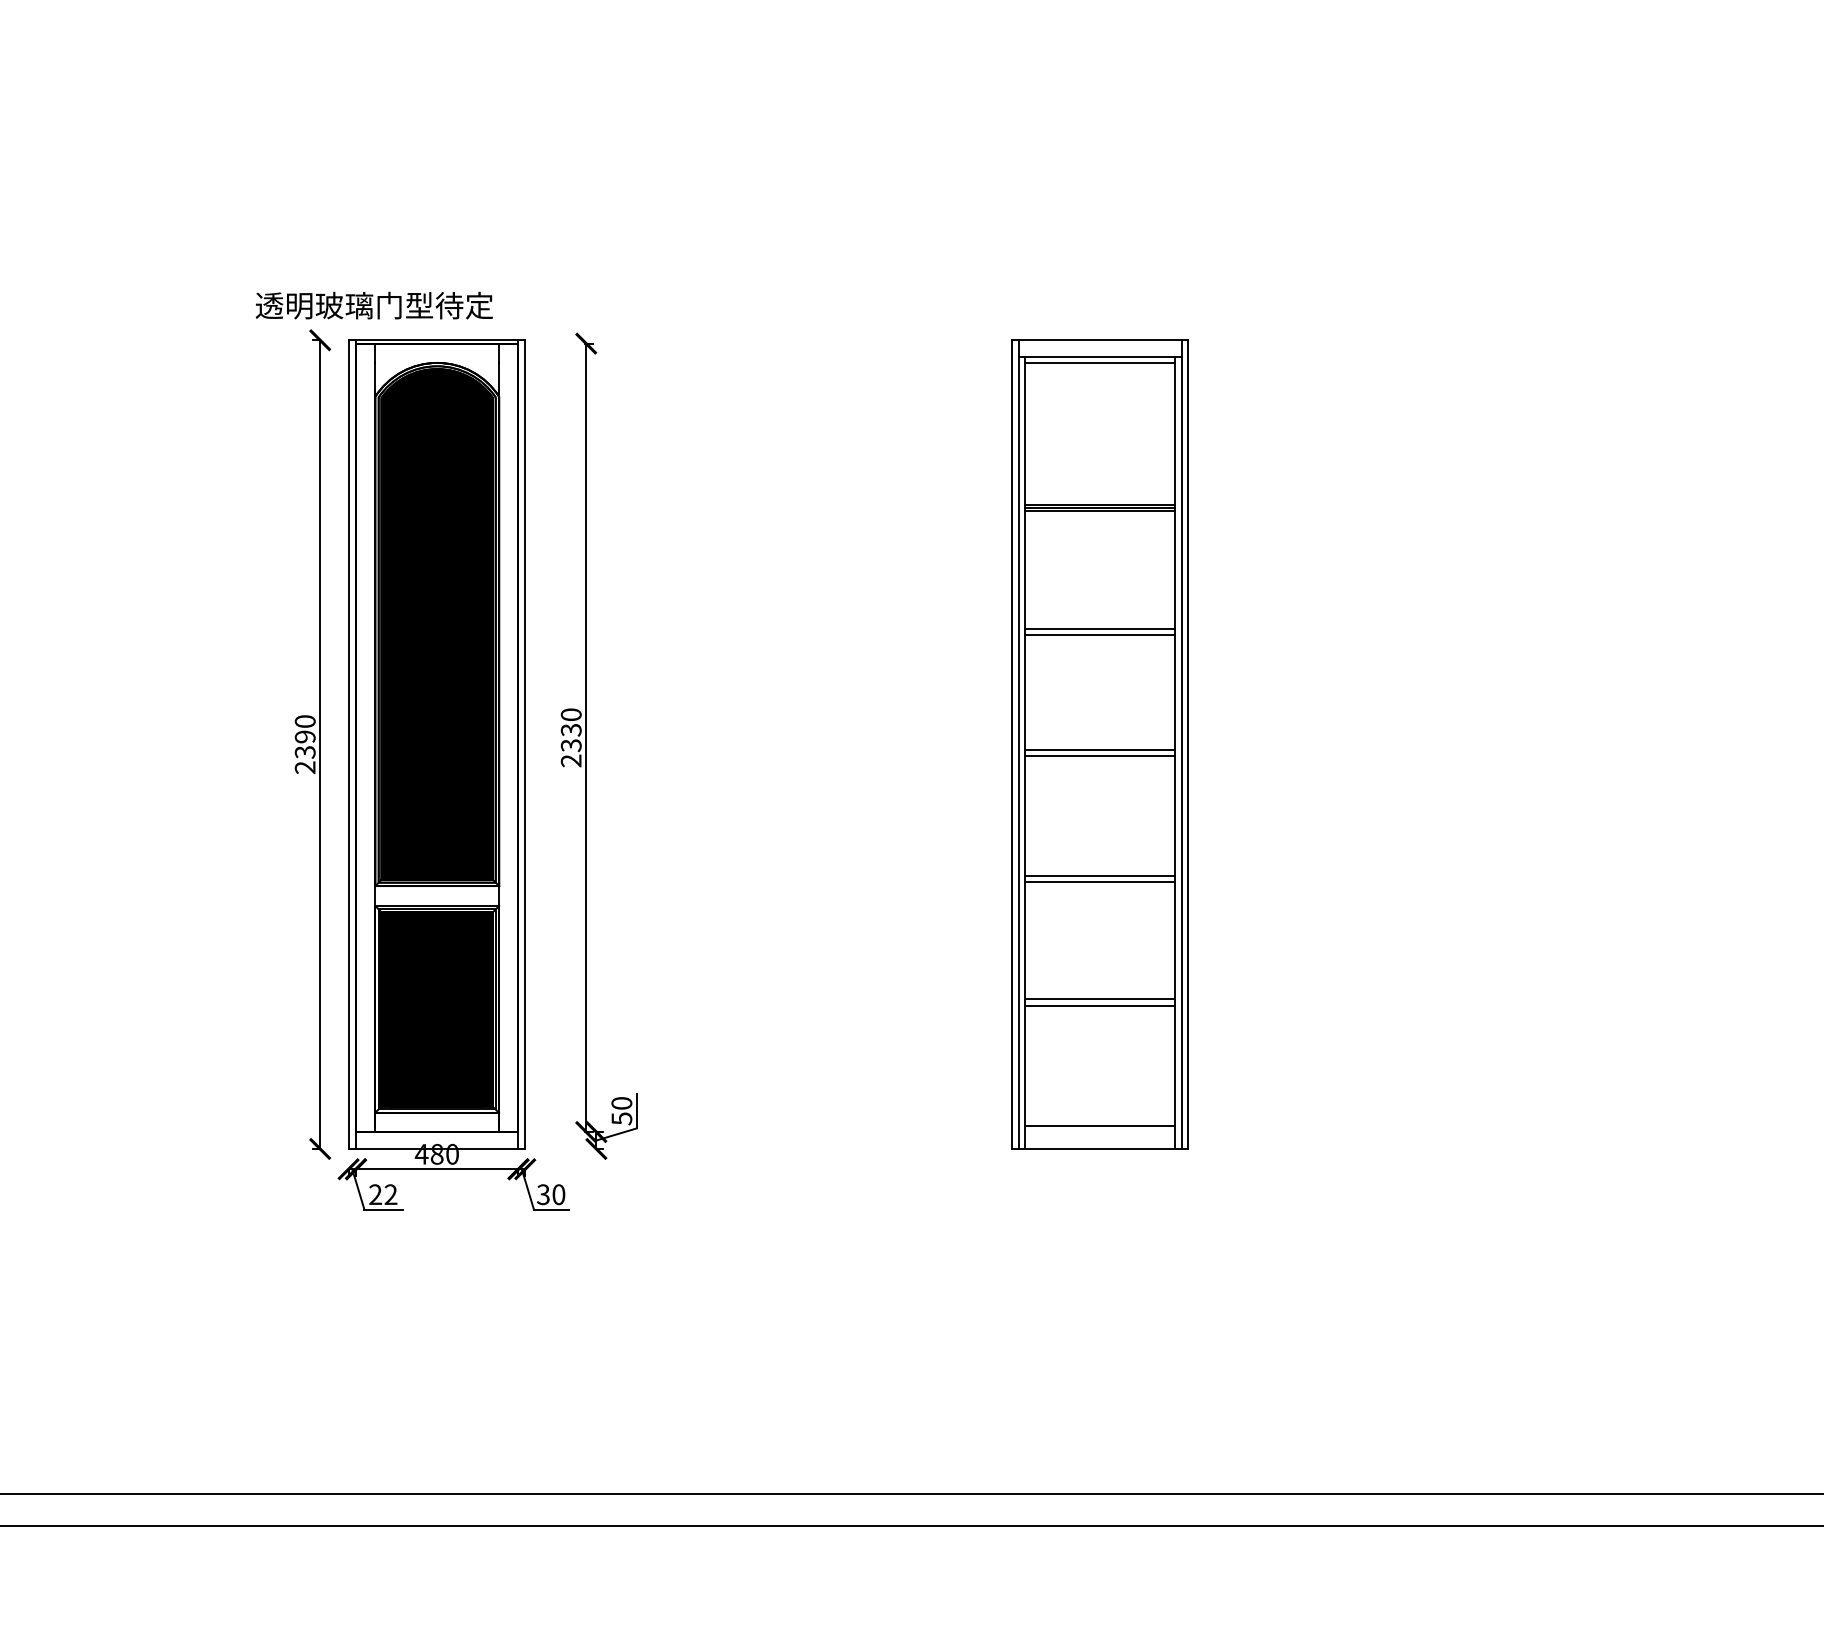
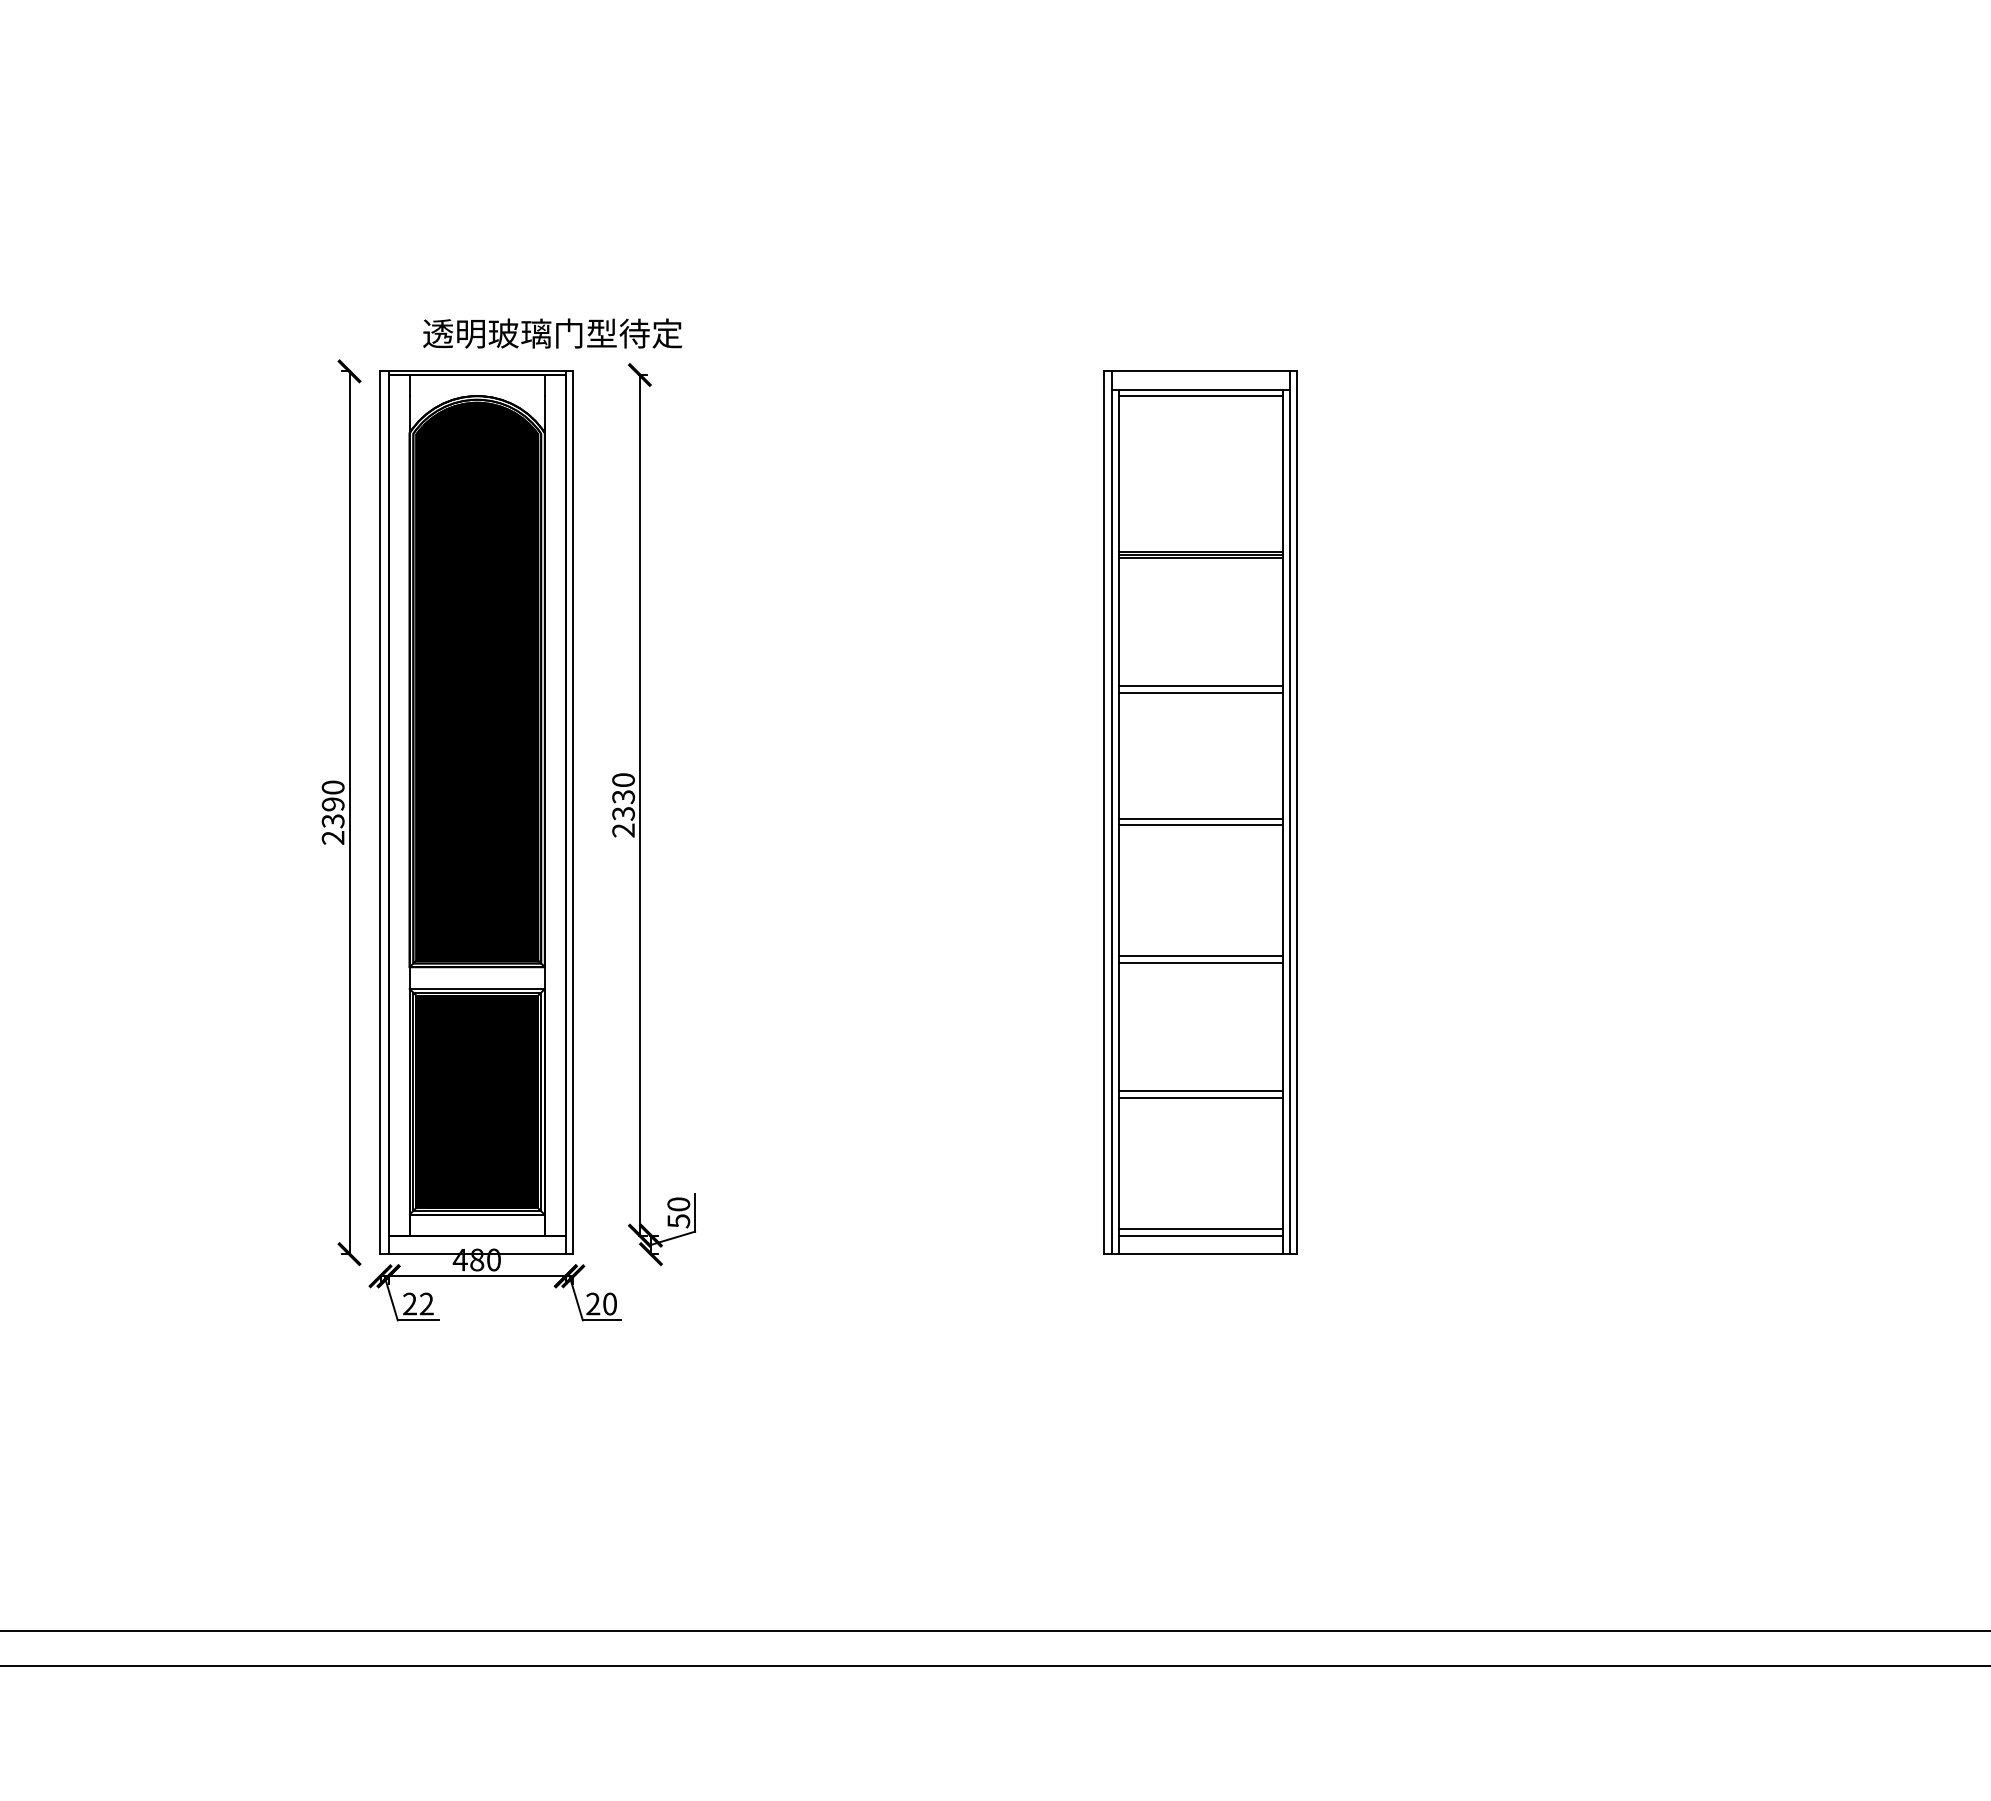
text: (374, 305) -> (552, 333), moved
line: (1100, 1131) -> (1201, 1235), added
text: (543, 1195) -> (593, 1304), 30 -> 20

